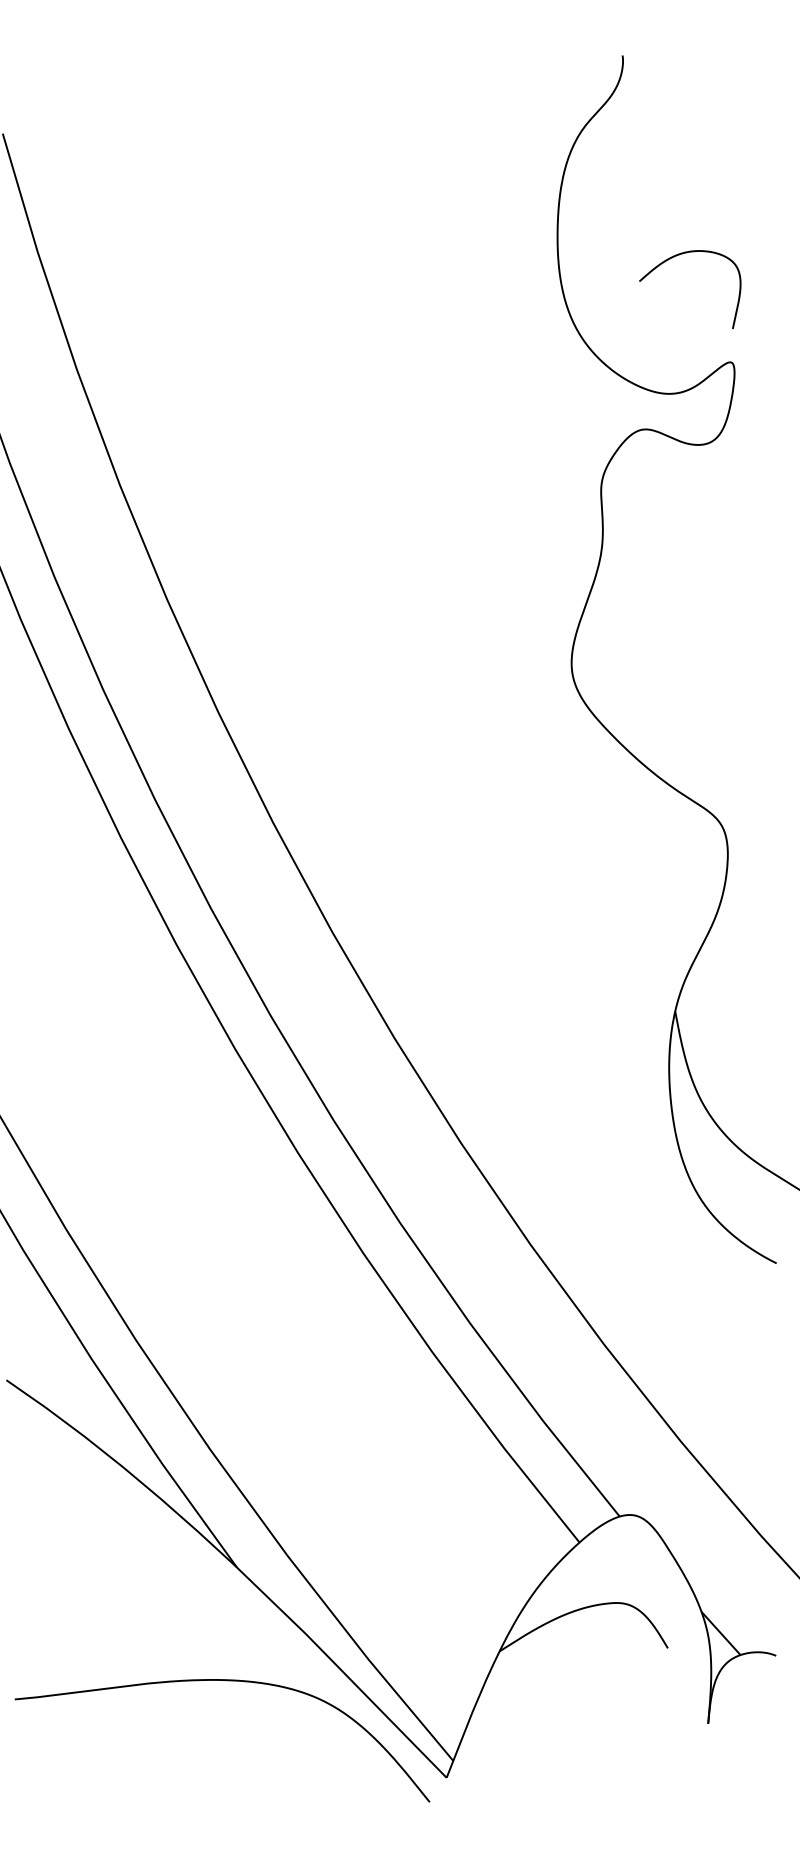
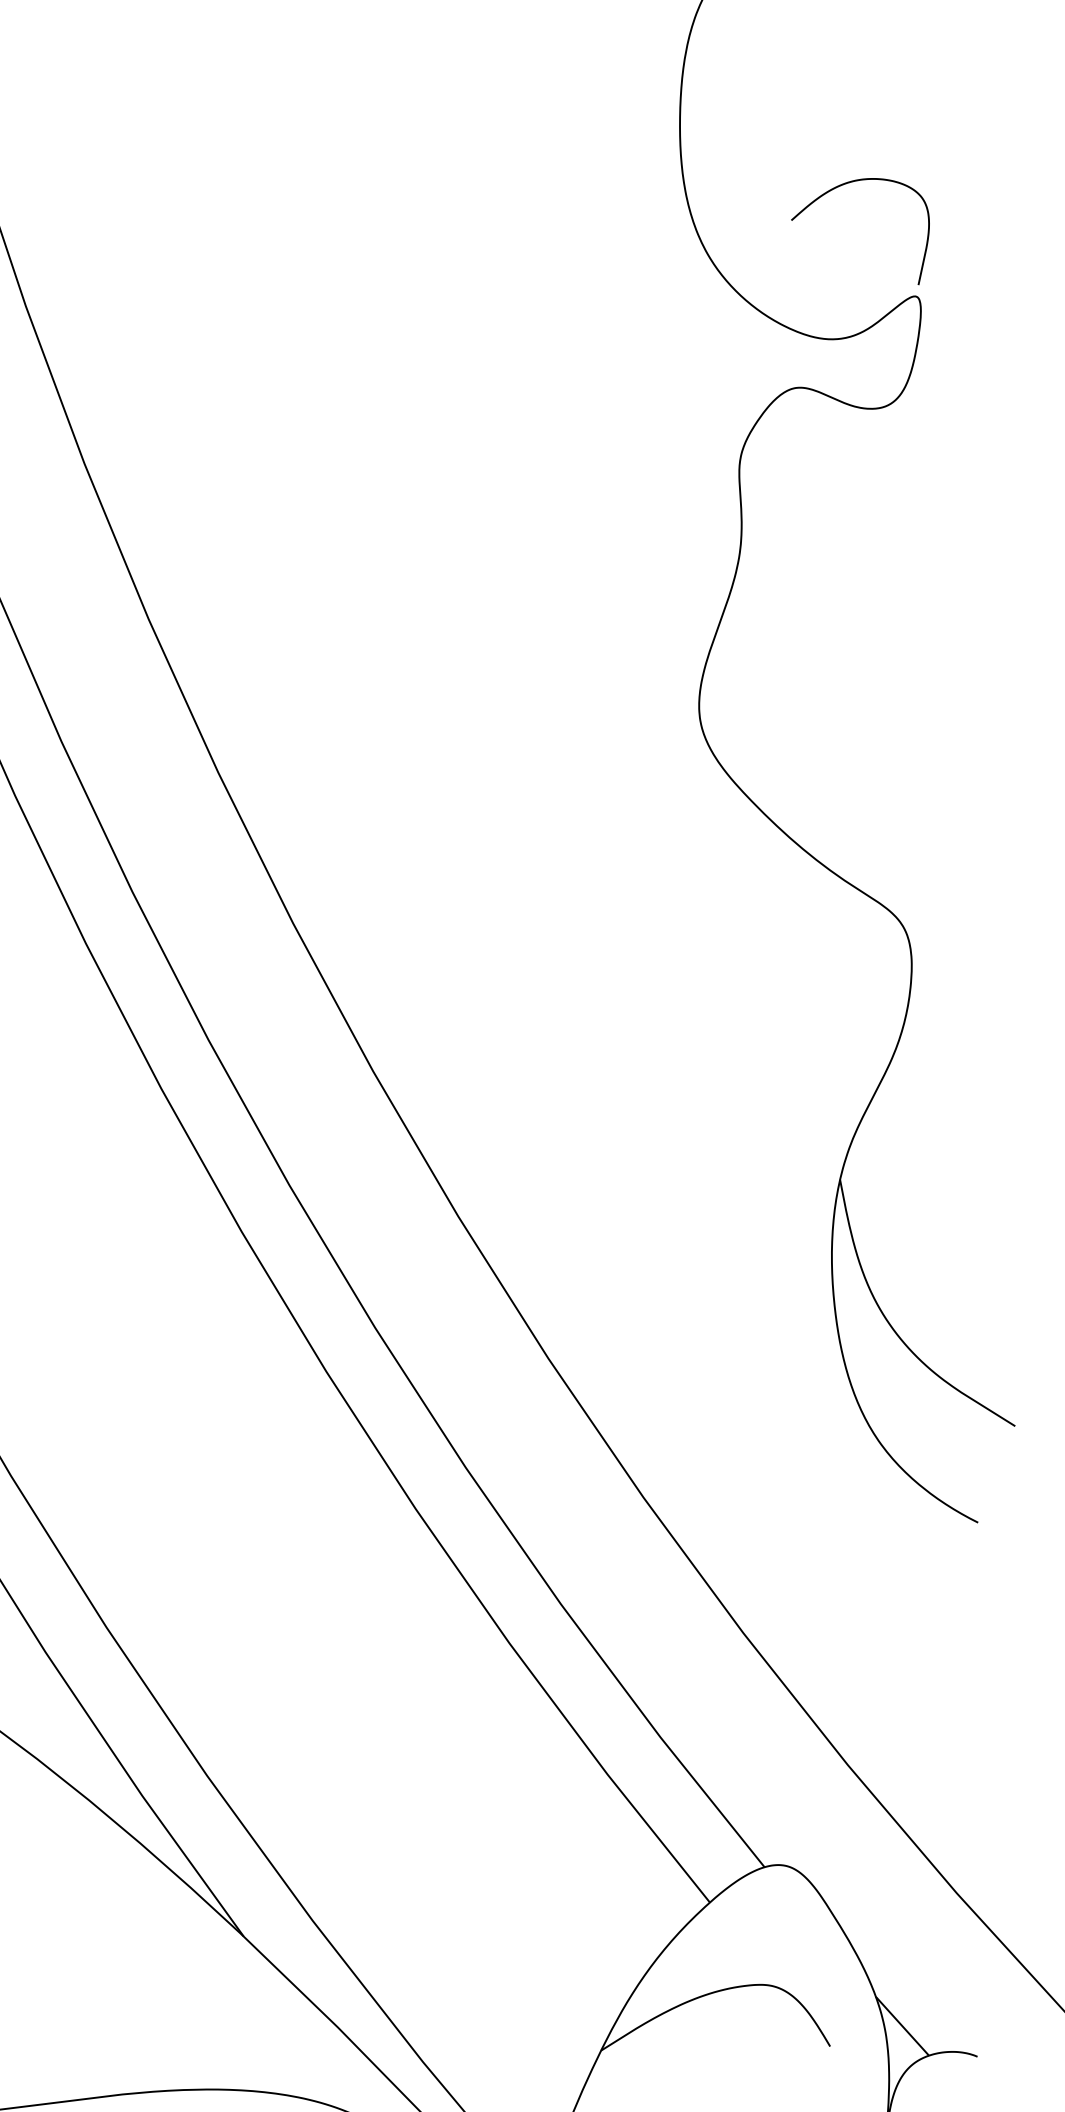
curve: (679, 255) -> (845, 185), moved

